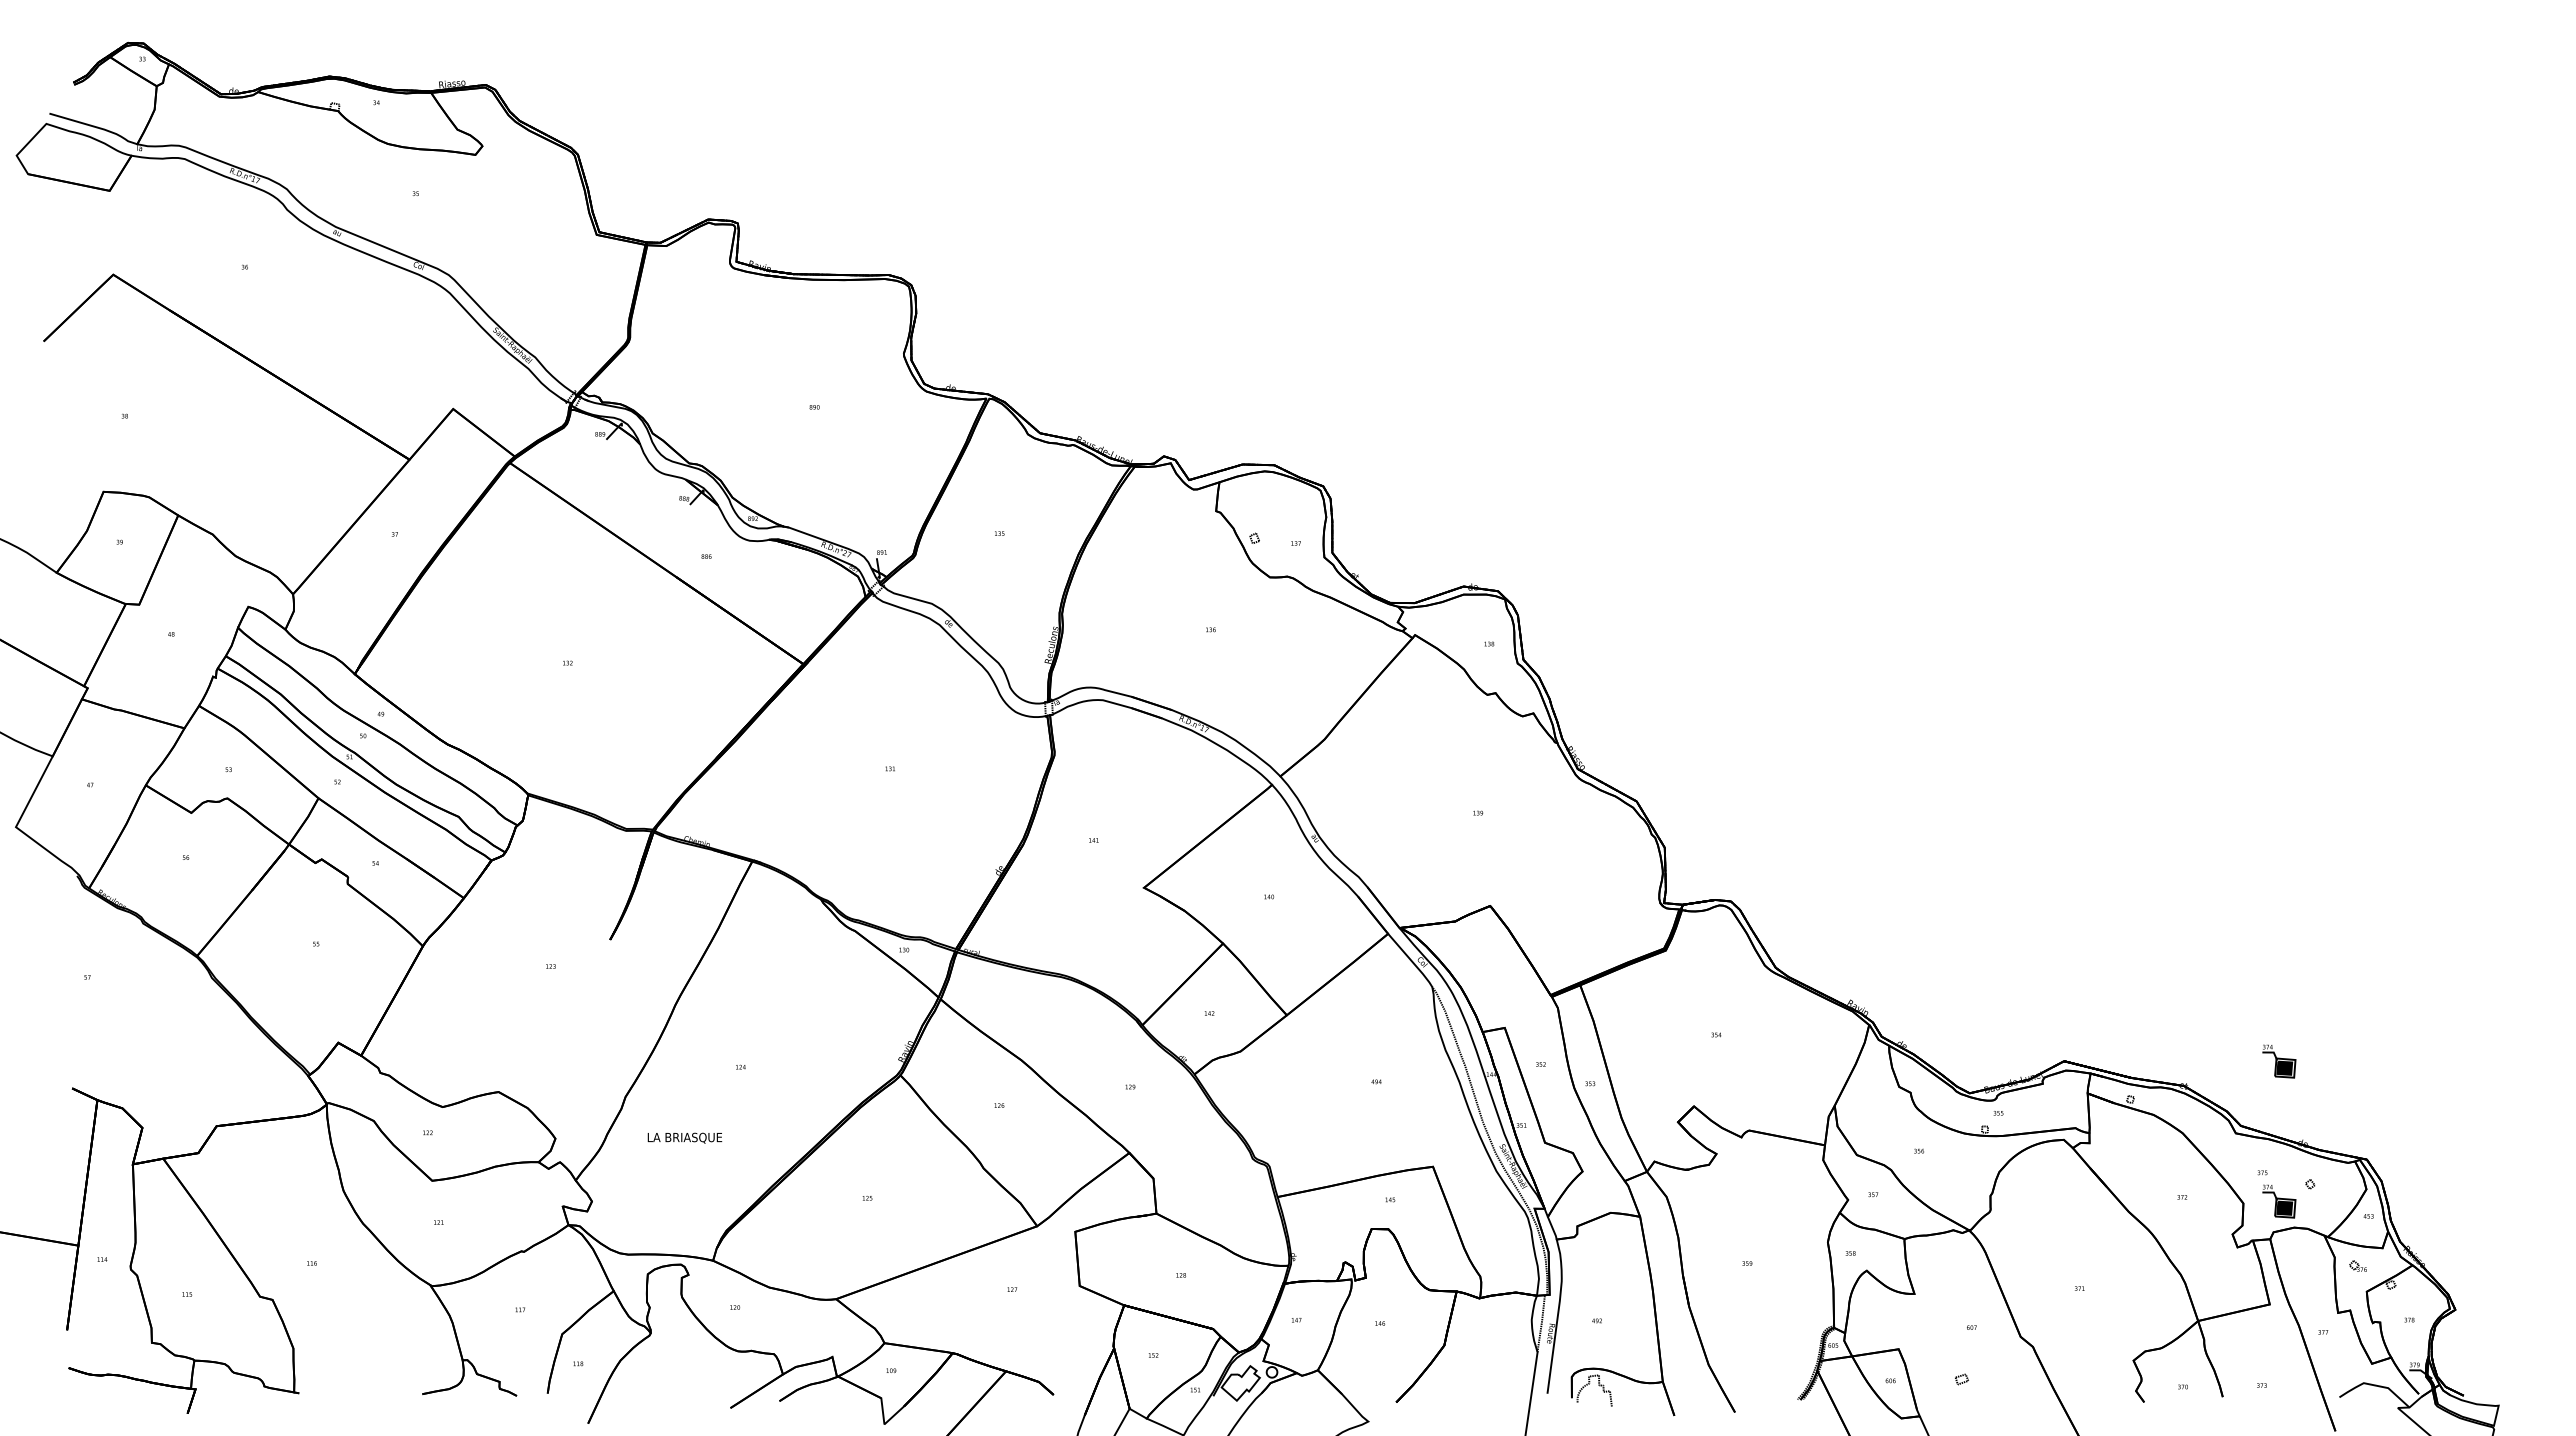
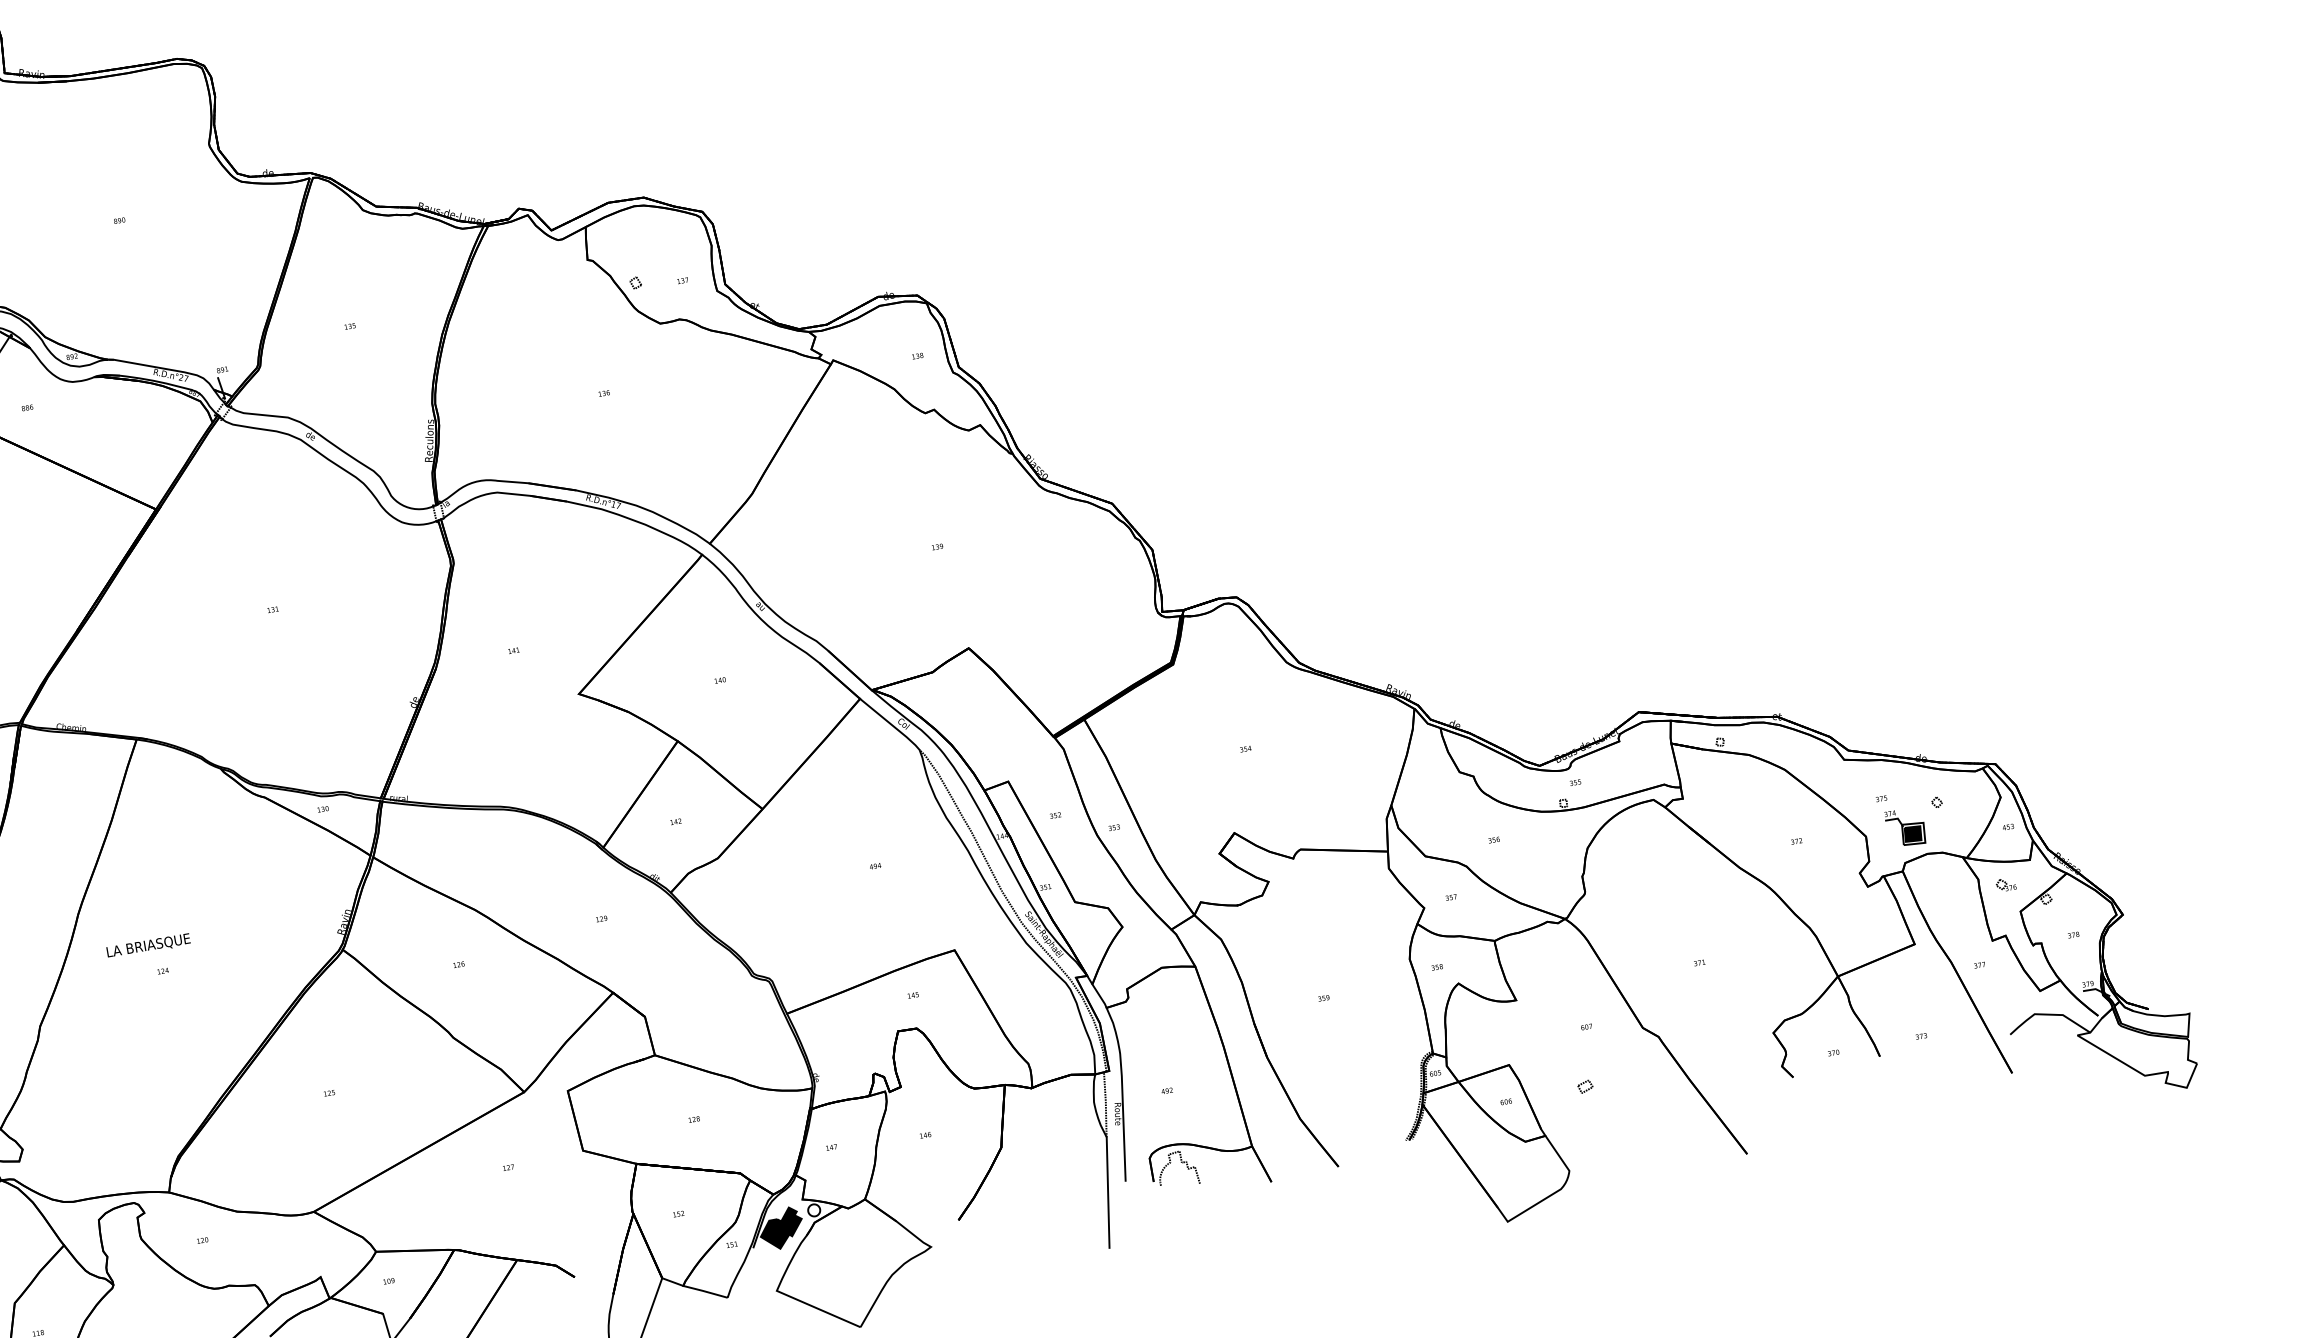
part: (2279, 1061) -> (1879, 671), removed
text: (684, 1137) -> (148, 945), moved
fill: (1240, 1383) -> (781, 1228), added

